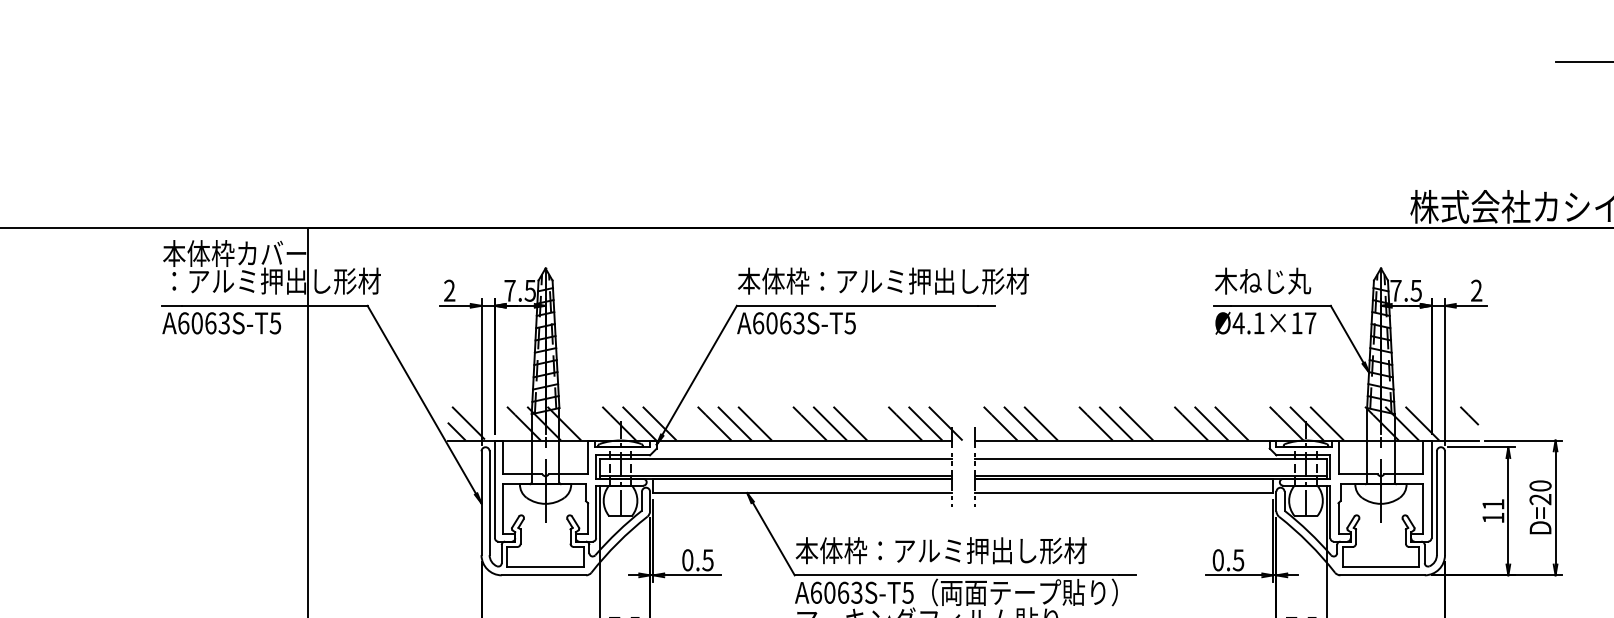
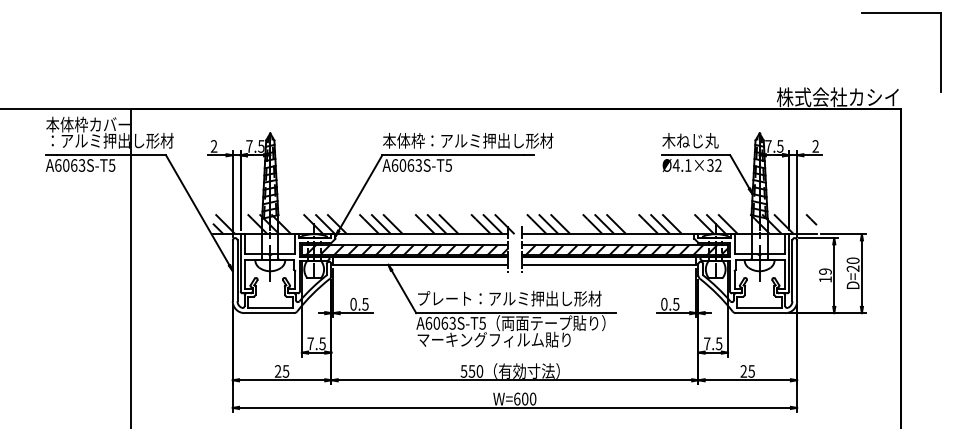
text: (1303, 323) -> (714, 165), Ø4.1×17 -> Ø4.1×32
hatch: (774, 468) -> (404, 250), added
hatch: (1150, 468) -> (624, 250), added
text: (1493, 504) -> (825, 271), 11 -> 19
text: (953, 550) -> (509, 298), 本体枠：アルミ押出し形材 -> プレート：アルミ押出し形材

